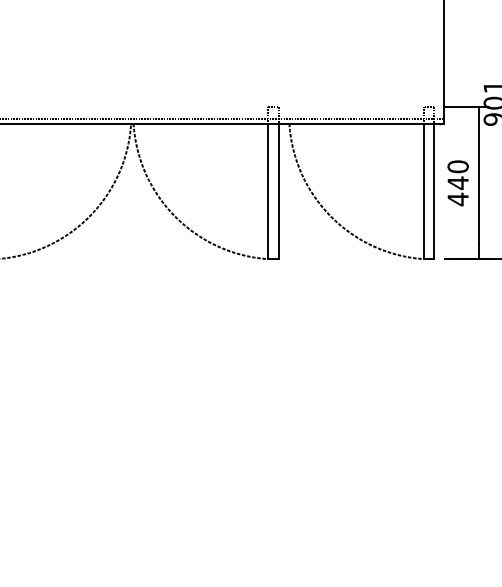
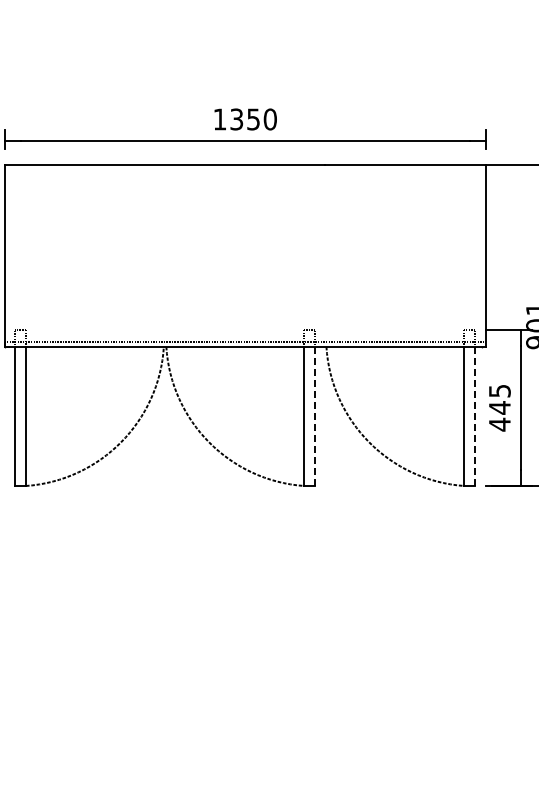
text: (457, 166) -> (499, 390), 440 -> 445
line: (278, 191) -> (315, 416), solid -> dashed
line: (434, 191) -> (475, 416), solid -> dashed

